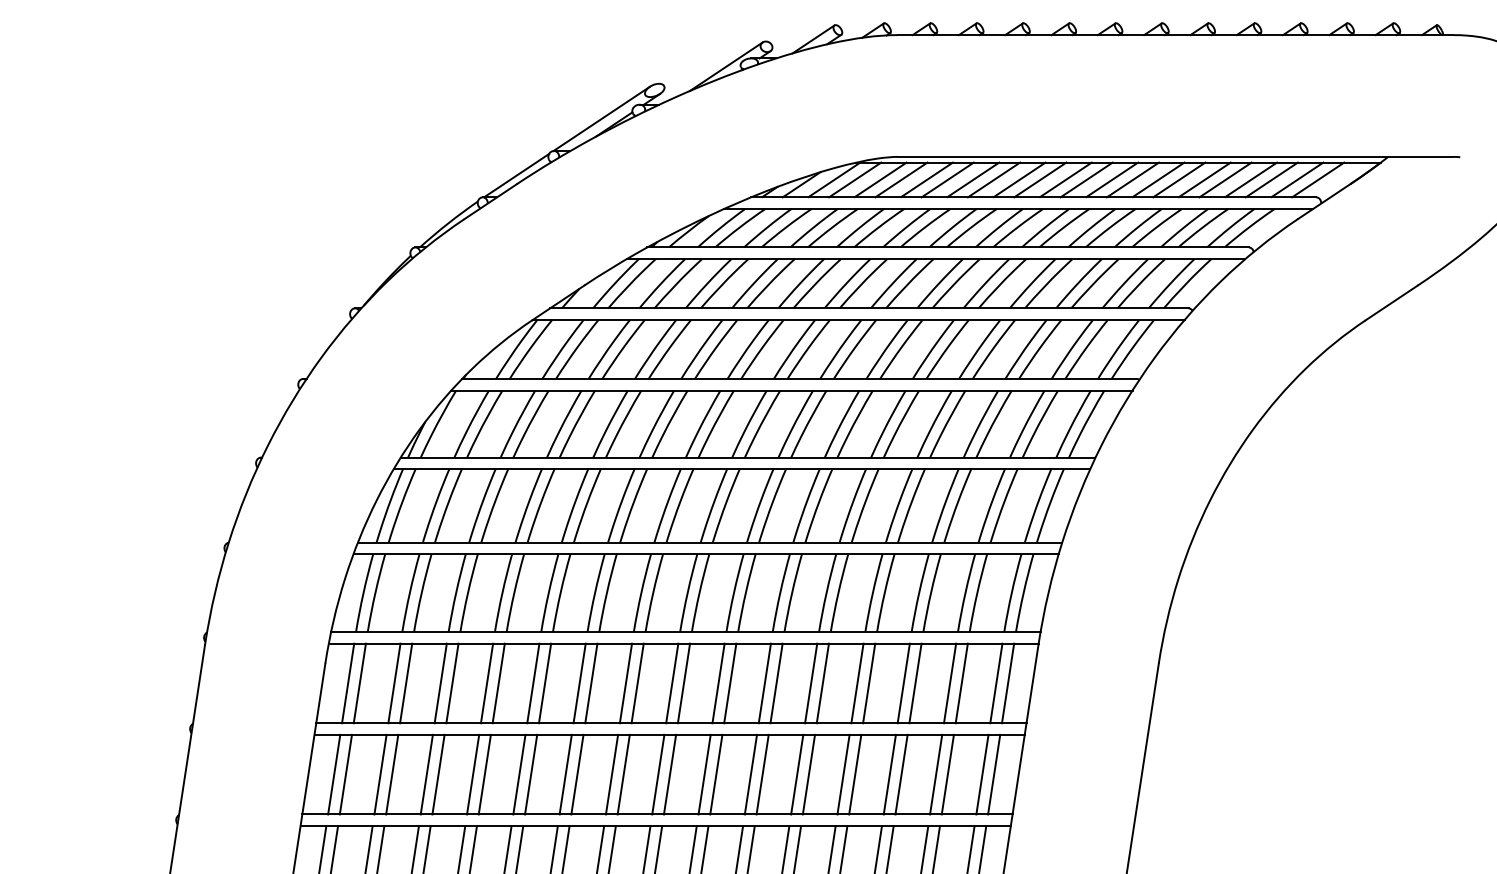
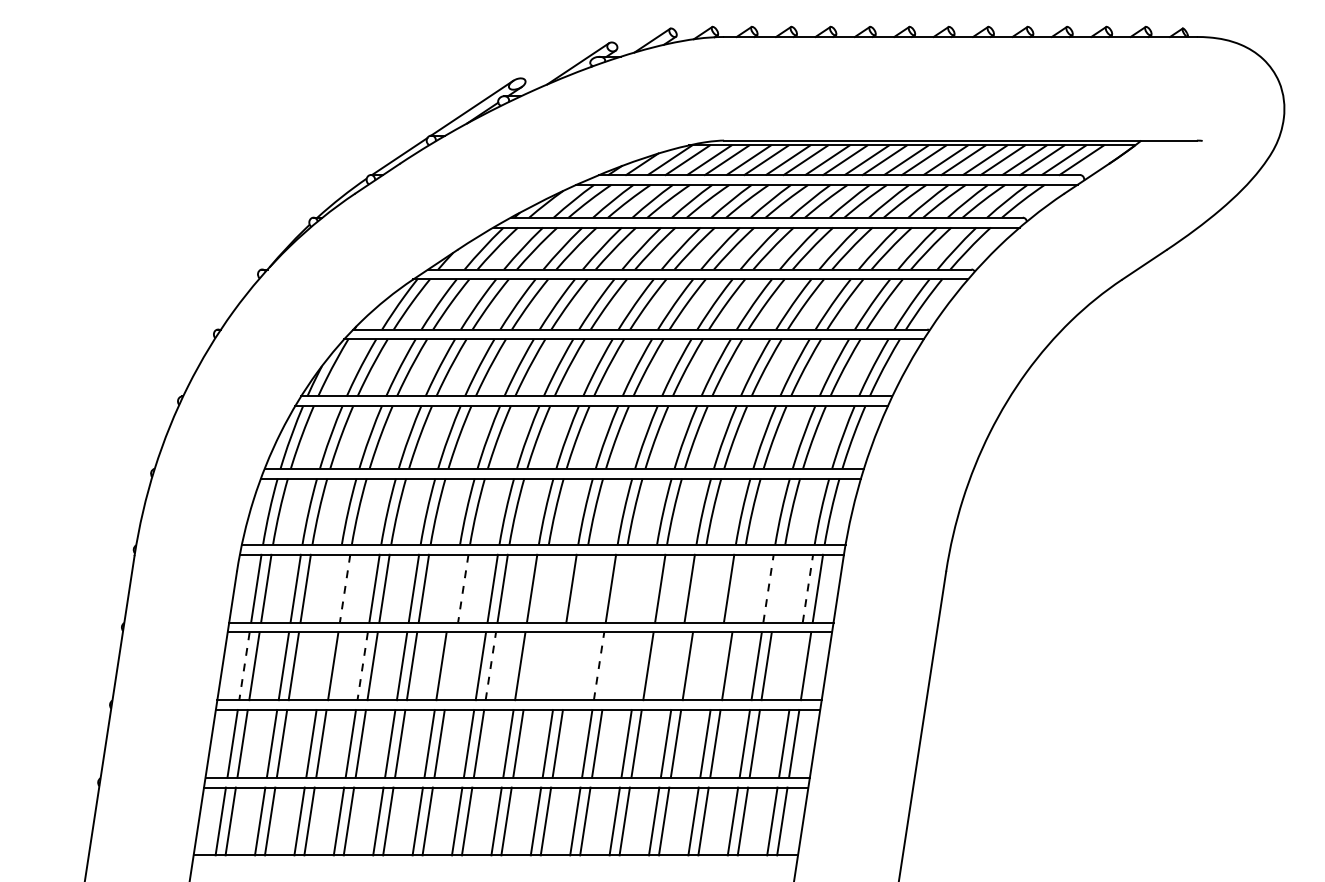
line: (439, 683) -> (334, 588), removed
line: (579, 683) -> (453, 588), removed
line: (683, 683) -> (541, 588), removed
line: (730, 683) -> (581, 588), removed
line: (776, 683) -> (620, 588), removed
line: (811, 683) -> (650, 588), removed
line: (868, 683) -> (699, 588), removed
line: (914, 683) -> (738, 588), removed
line: (950, 683) -> (768, 588), solid -> dashed
line: (961, 683) -> (778, 588), removed
line: (997, 683) -> (808, 588), solid -> dashed
line: (452, 684) -> (345, 589), solid -> dashed
line: (591, 684) -> (463, 589), solid -> dashed
line: (623, 773) -> (490, 665), solid -> dashed
line: (751, 773) -> (599, 665), solid -> dashed
line: (334, 774) -> (244, 666), solid -> dashed
line: (427, 774) -> (323, 666), removed
line: (472, 774) -> (362, 666), solid -> dashed
line: (577, 774) -> (451, 666), removed
line: (670, 774) -> (530, 666), removed
line: (704, 774) -> (559, 666), removed
line: (716, 774) -> (569, 666), removed
line: (762, 774) -> (608, 666), removed
line: (797, 774) -> (638, 666), removed
line: (843, 774) -> (677, 666), removed
line: (890, 774) -> (717, 666), removed
line: (981, 774) -> (795, 666), removed

